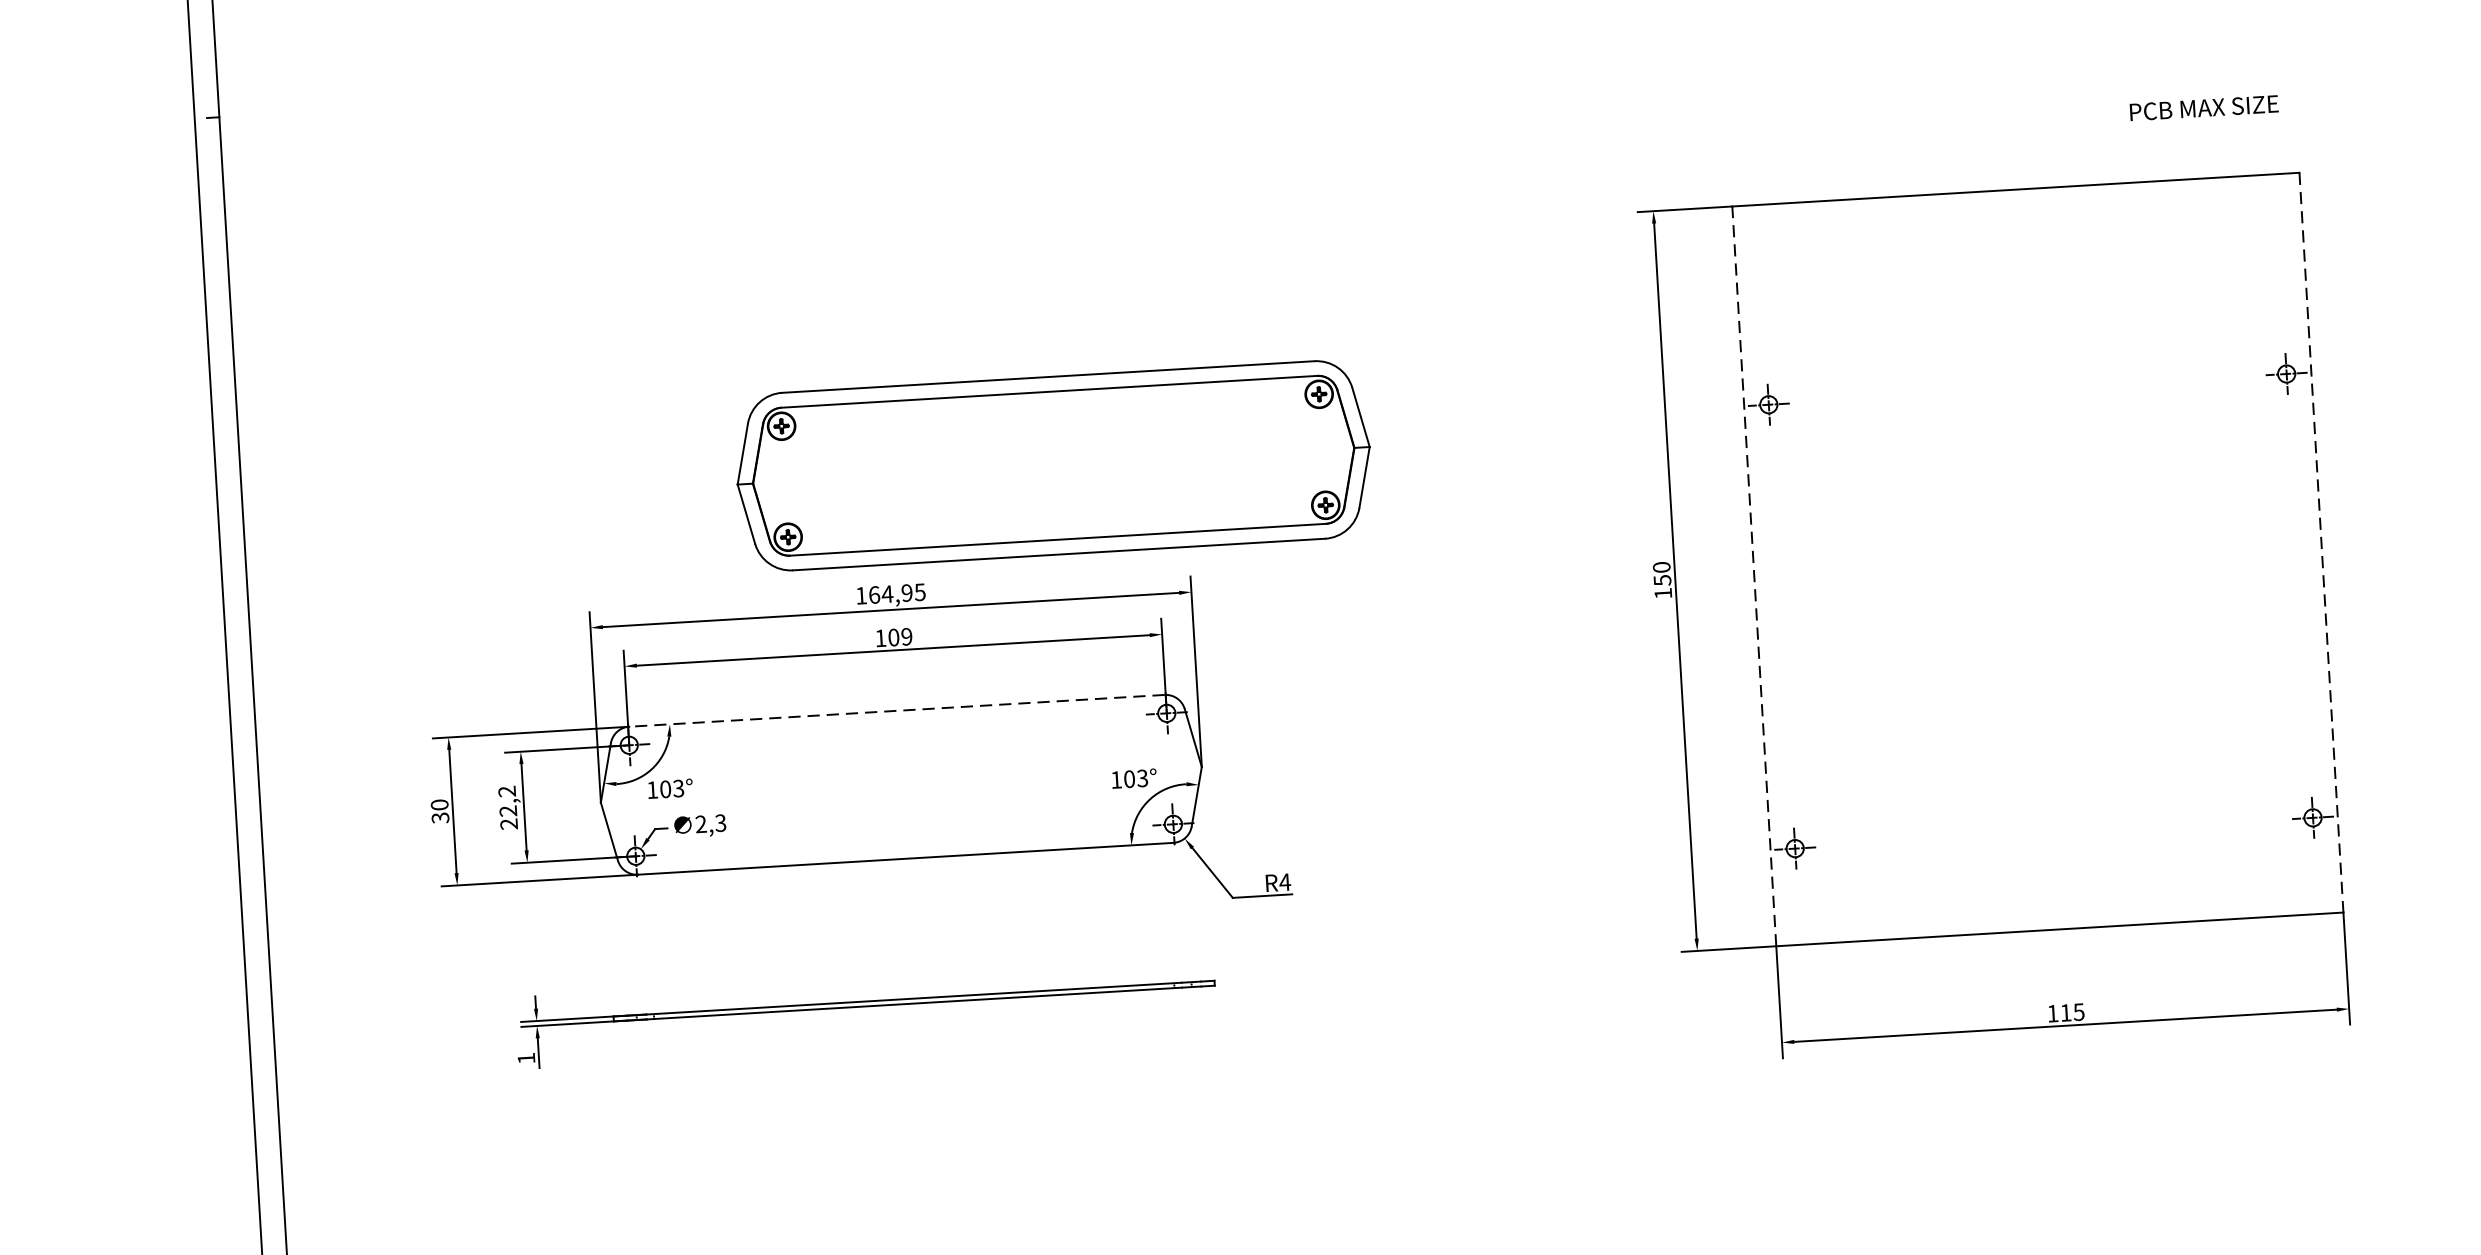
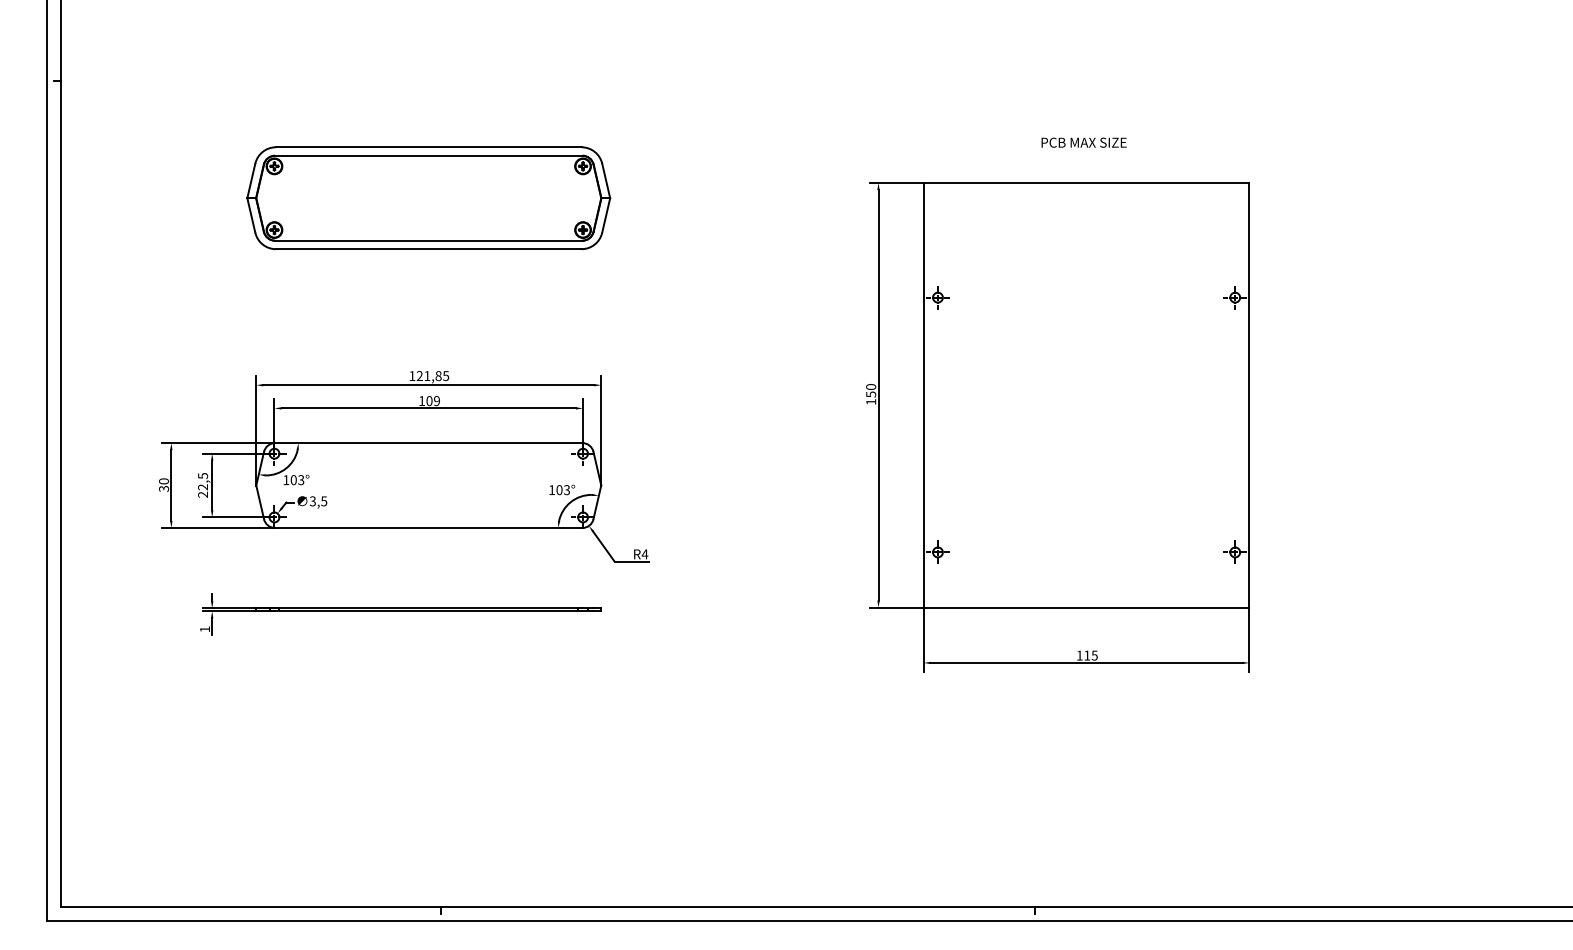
text: (2203, 107) -> (1083, 142), moved
part: (1053, 466) -> (428, 198), moved
line: (2321, 543) -> (1249, 395), dashed -> solid
line: (1753, 575) -> (923, 394), dashed -> solid
text: (889, 594) -> (428, 376), 164,95 -> 121,85
line: (896, 711) -> (428, 443), dashed -> solid
text: (507, 792) -> (203, 476), 22,2 -> 22,5
text: (710, 823) -> (318, 501), 2,3 -> 3,5

